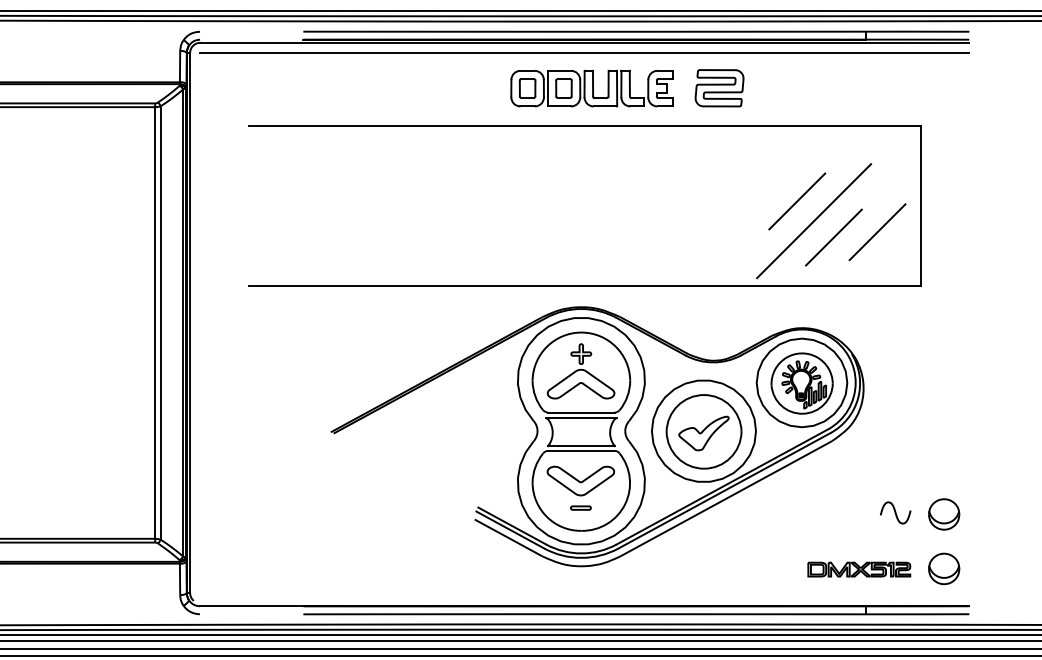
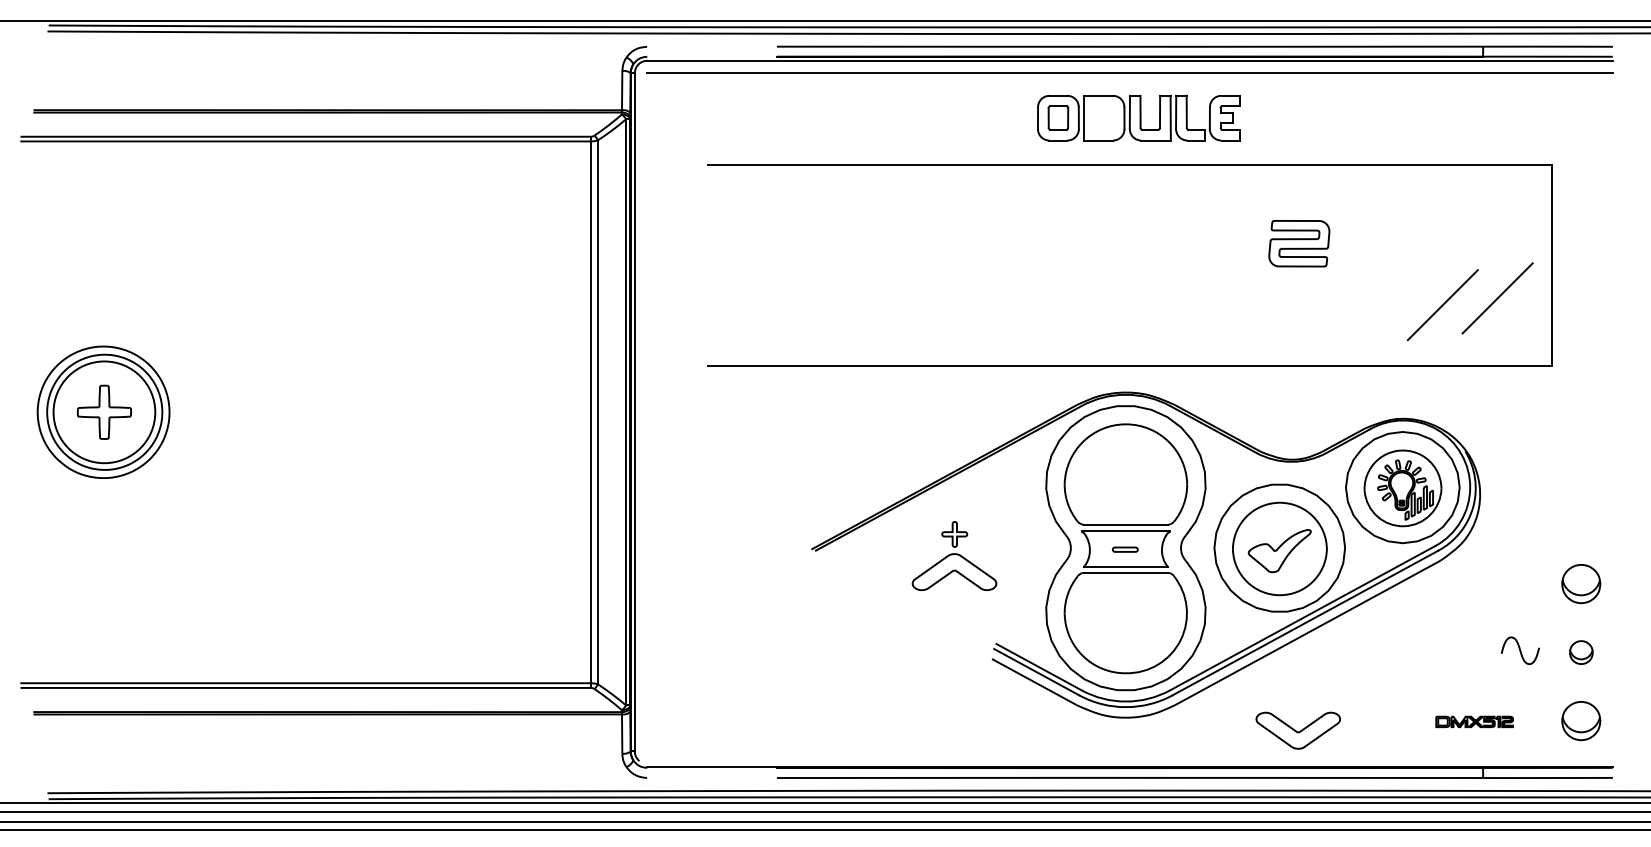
part: (563, 88) -> (1103, 117), removed
part: (719, 88) -> (1299, 243), moved
line: (796, 201) -> (1396, 259), removed
line: (813, 221) -> (1417, 284), removed
part: (581, 371) -> (954, 556), moved
part: (944, 460) -> (1581, 584), added
part: (580, 480) -> (1297, 730), moved
part: (581, 507) -> (1125, 549), moved
part: (944, 514) -> (1581, 652), size x0.6
part: (859, 569) -> (1474, 721), size x0.6

